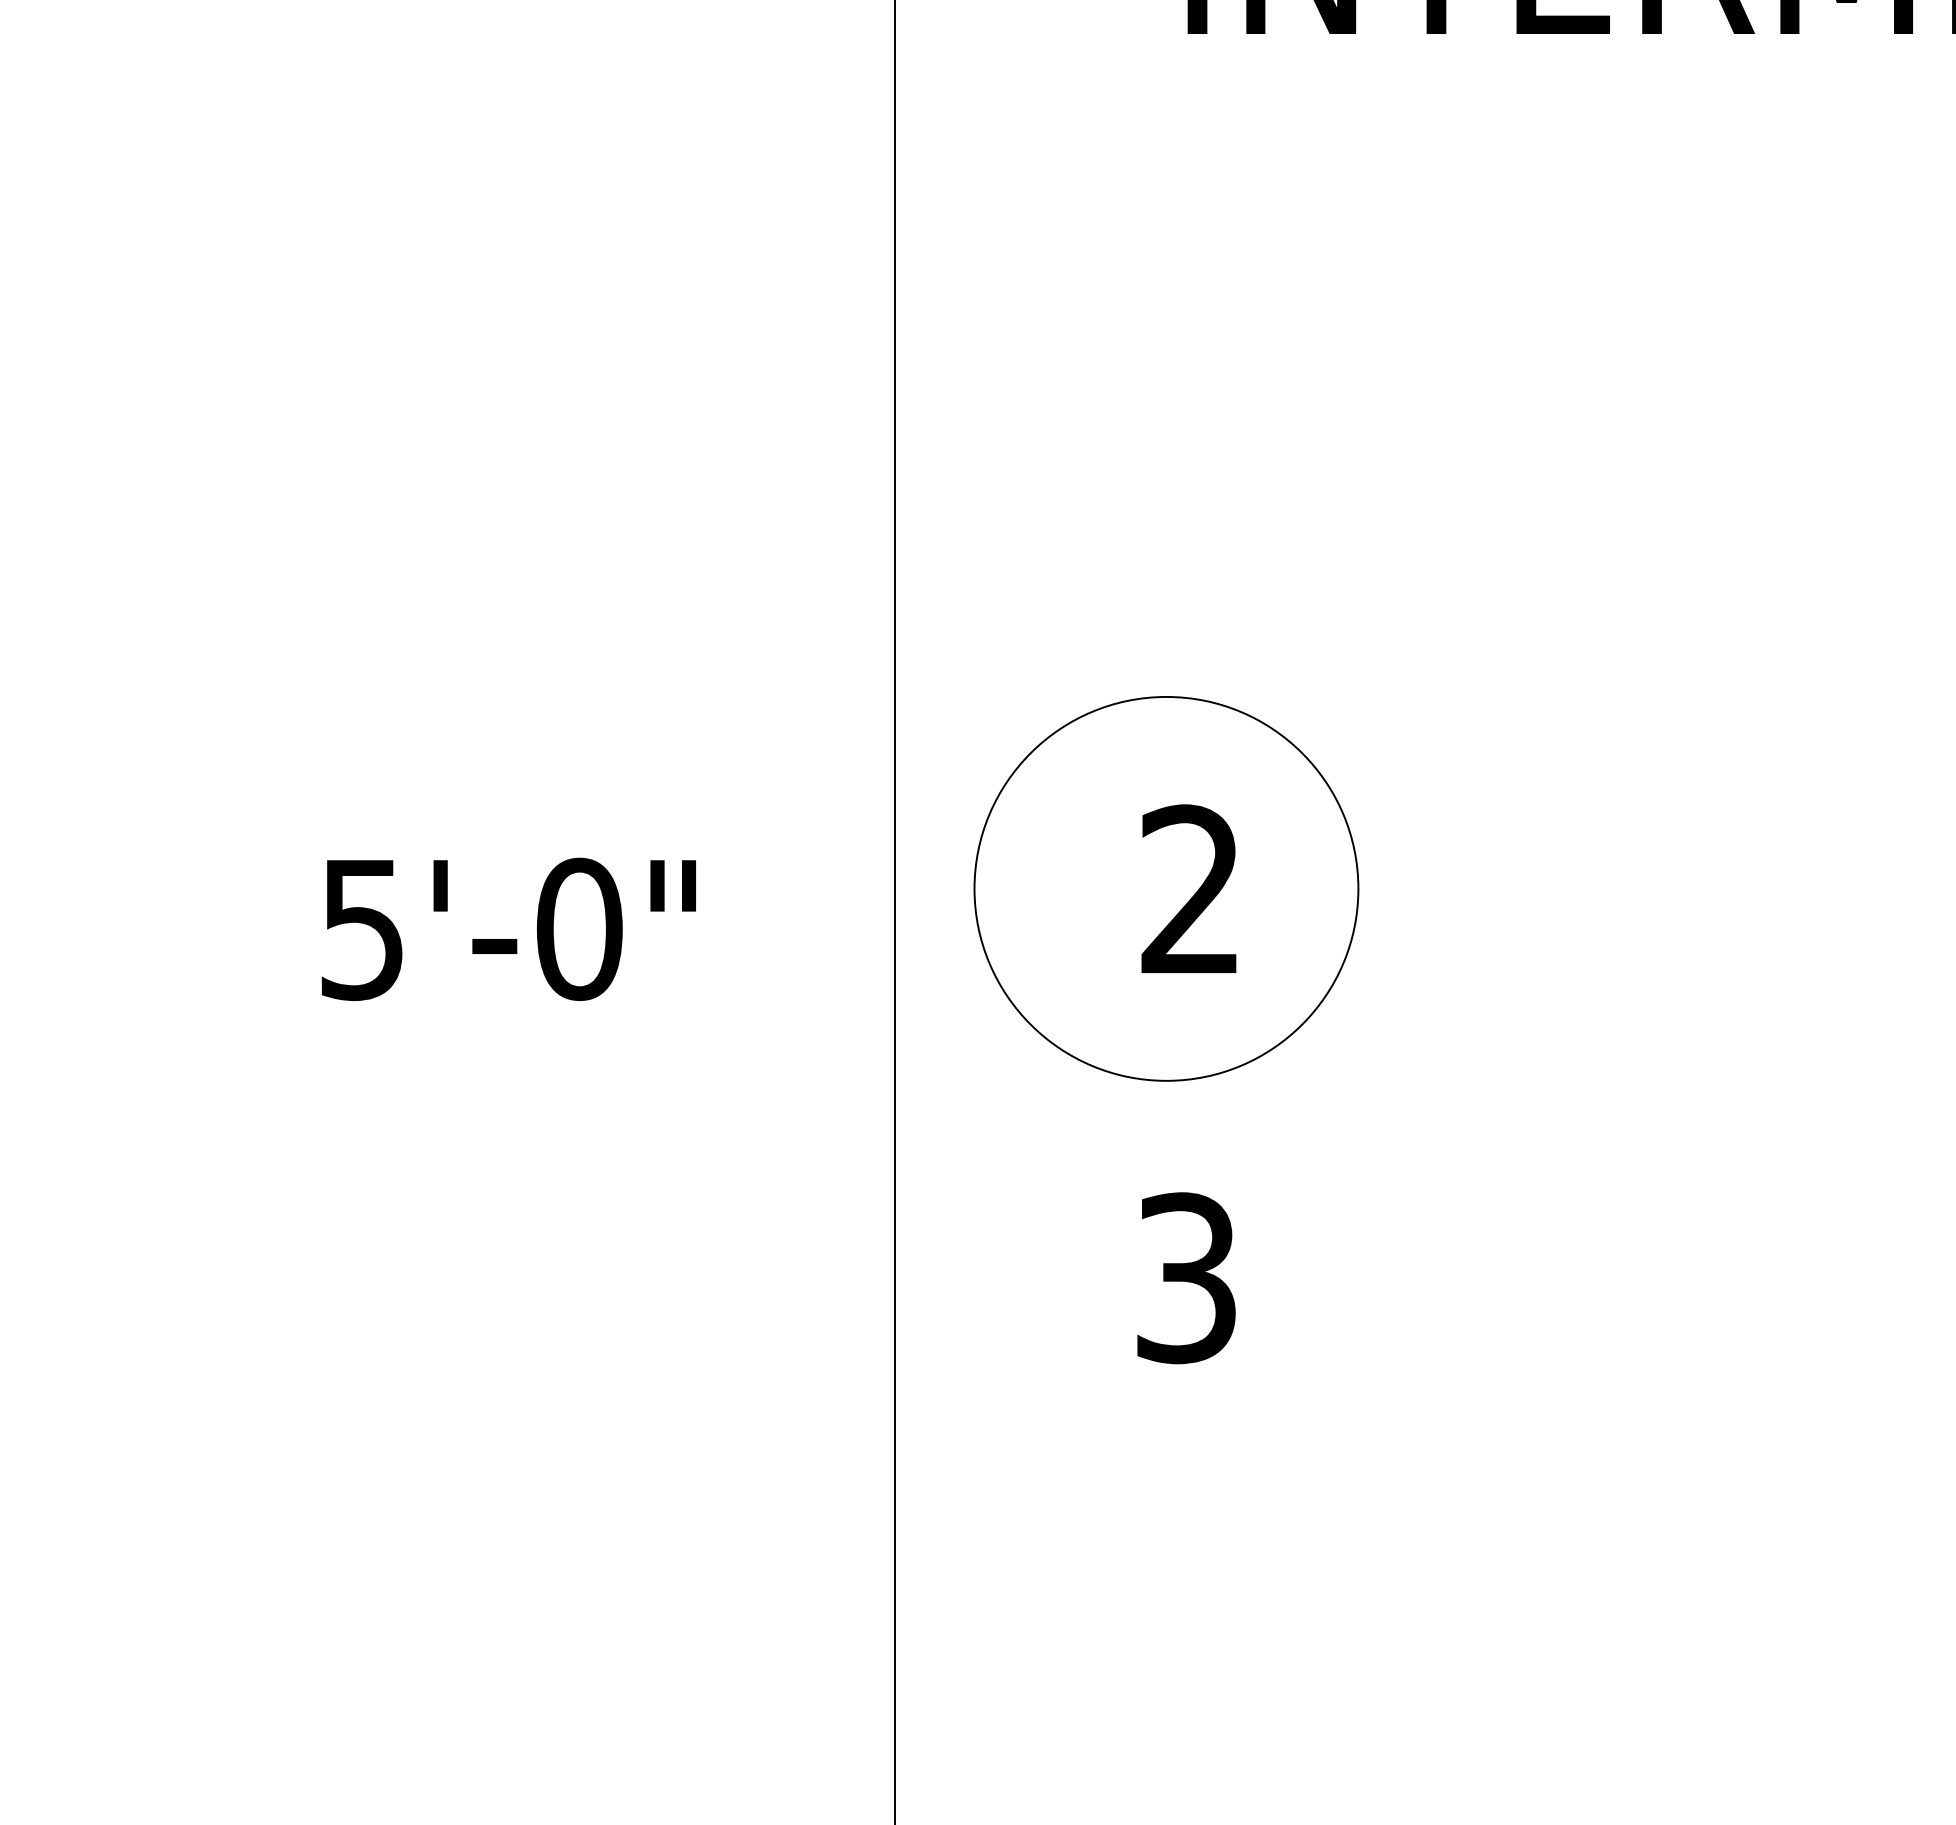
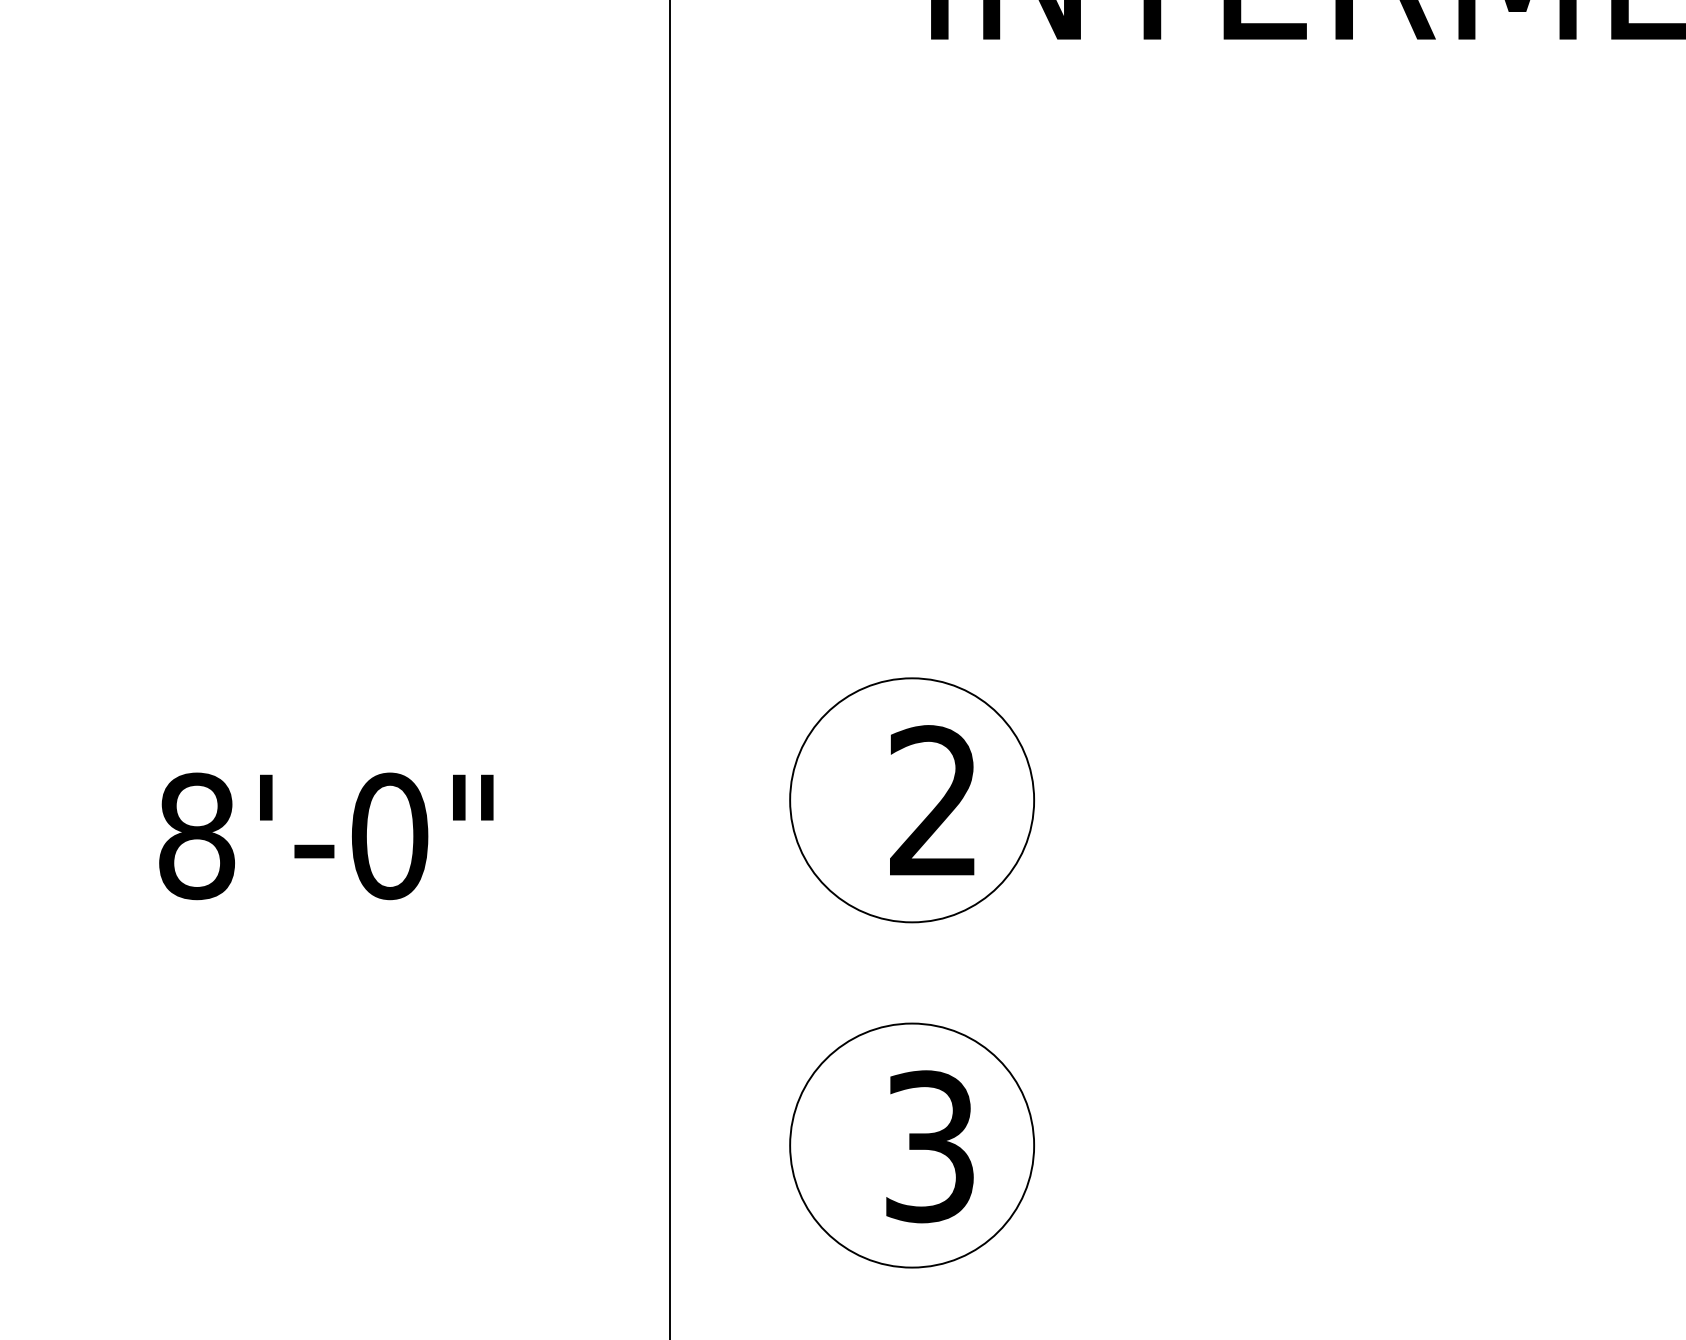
circle: (1166, 888) -> (912, 799), size x0.71
text: (362, 929) -> (196, 836), 5'-0" -> 8'-0"
circle: (1166, 1276) -> (912, 1145), added

